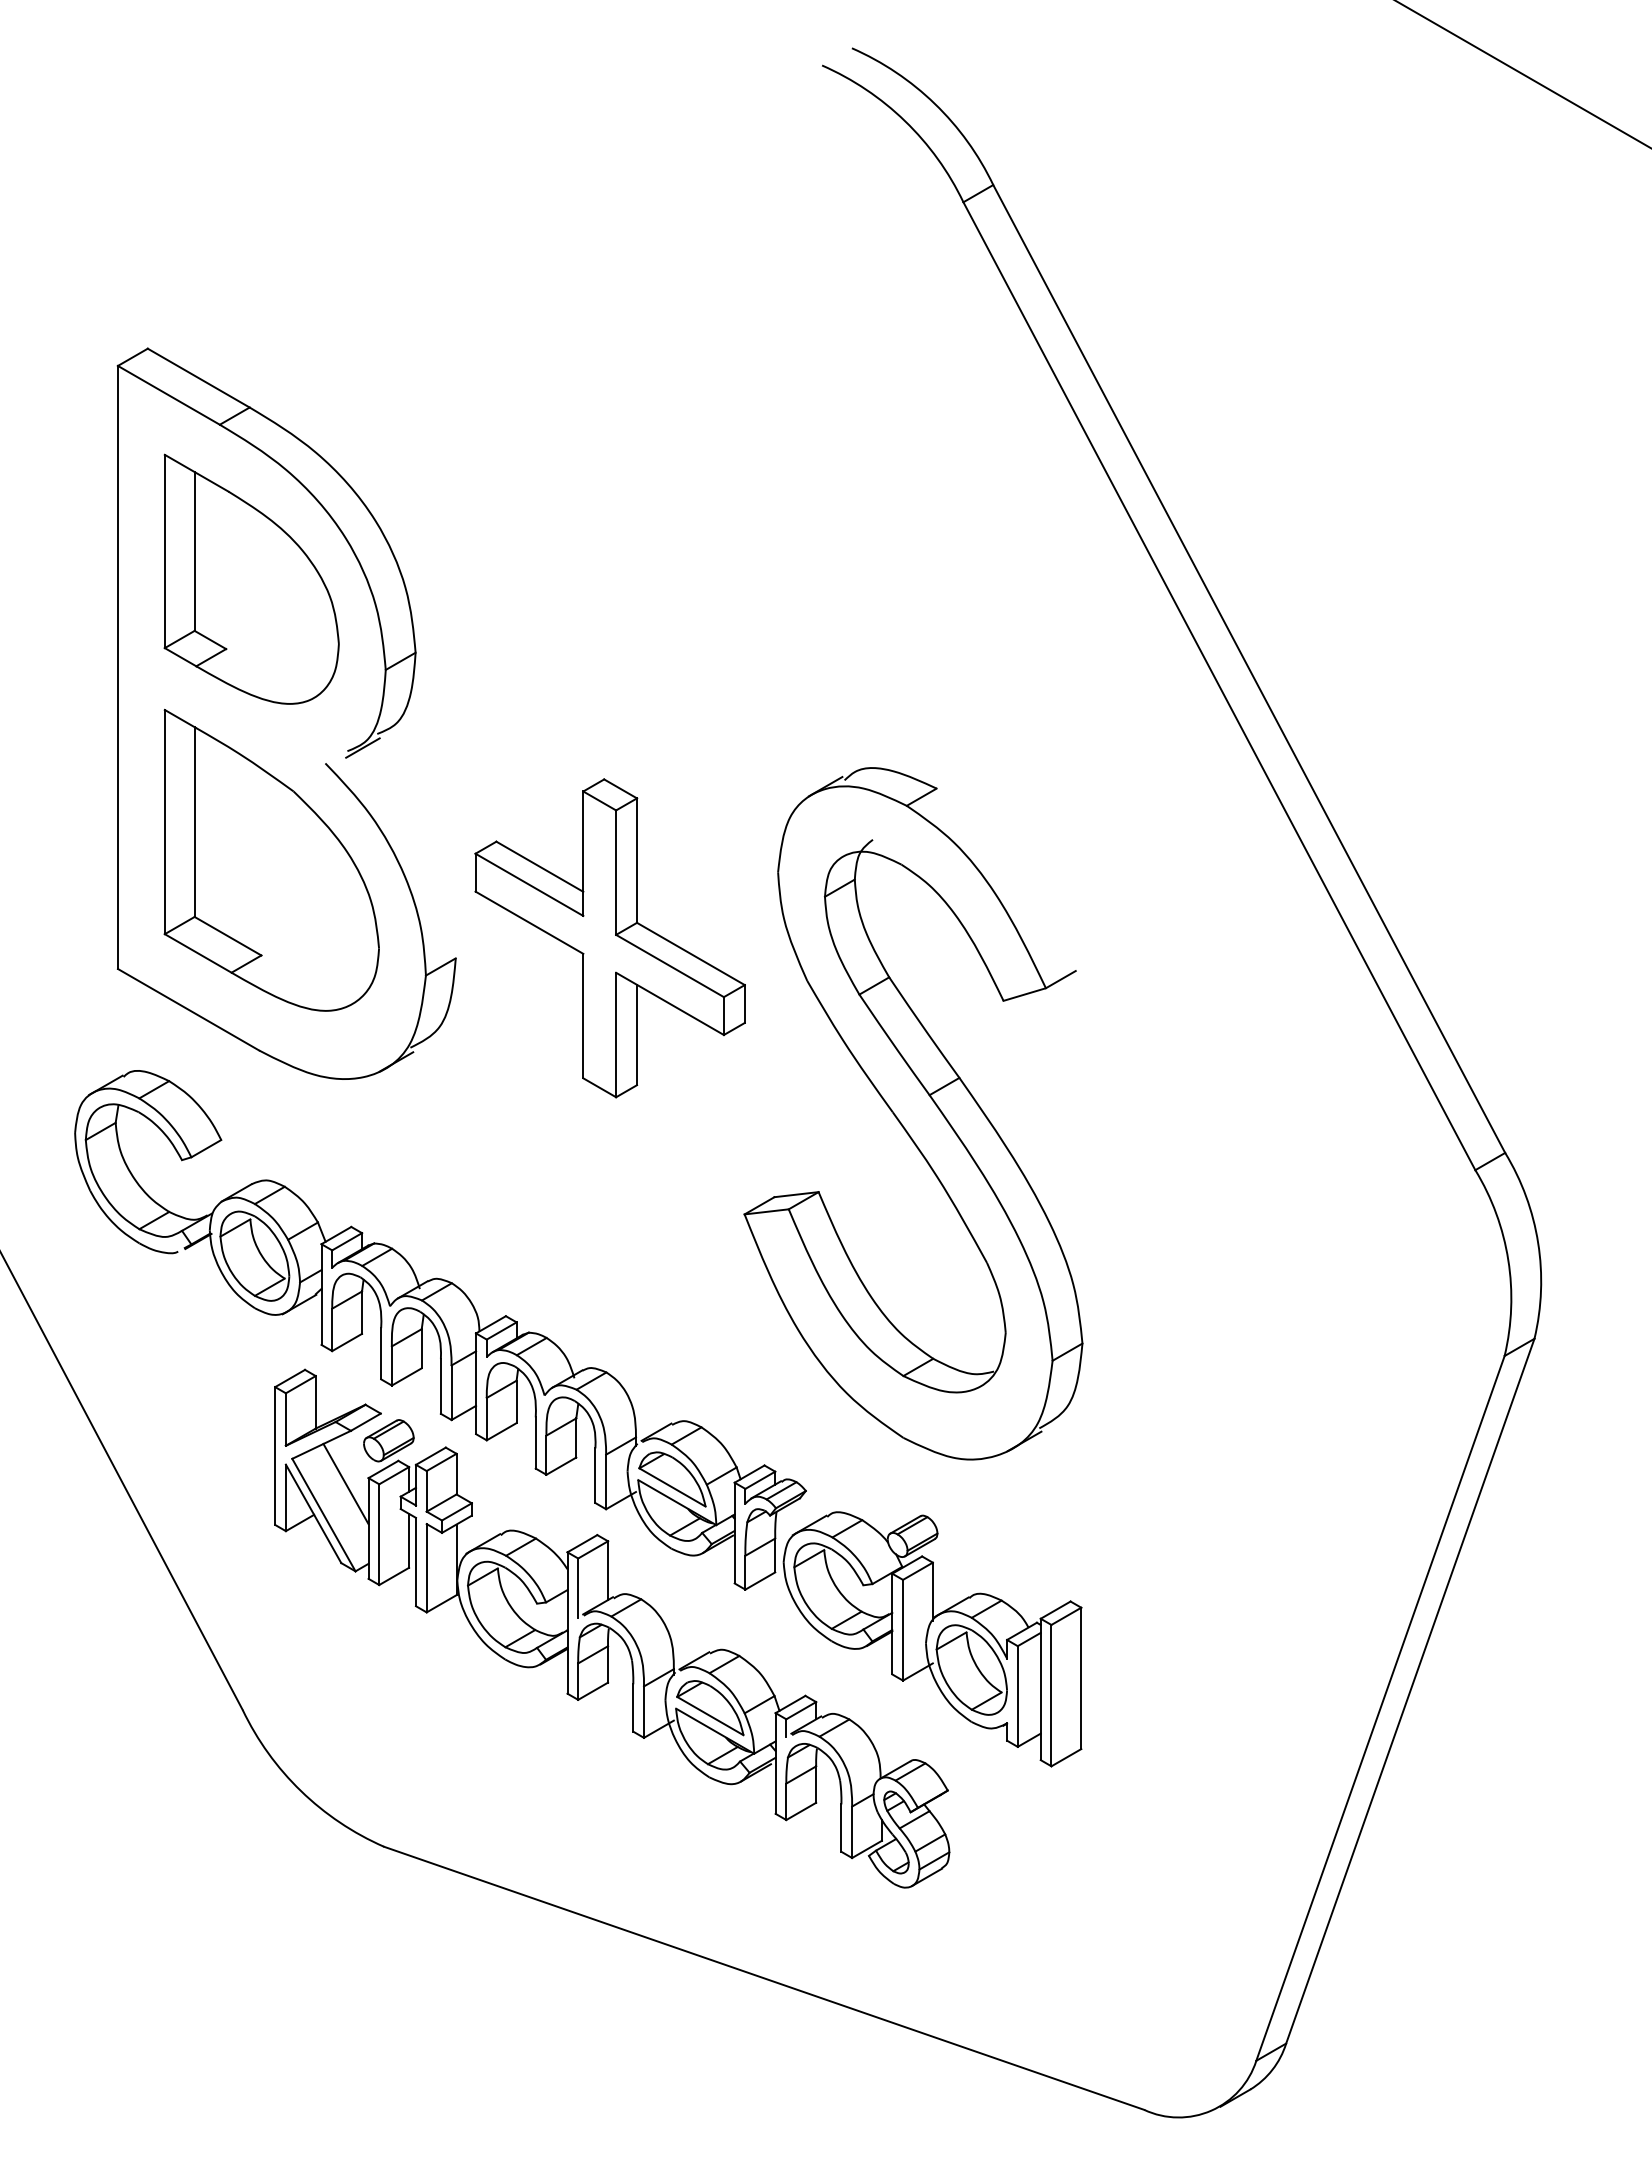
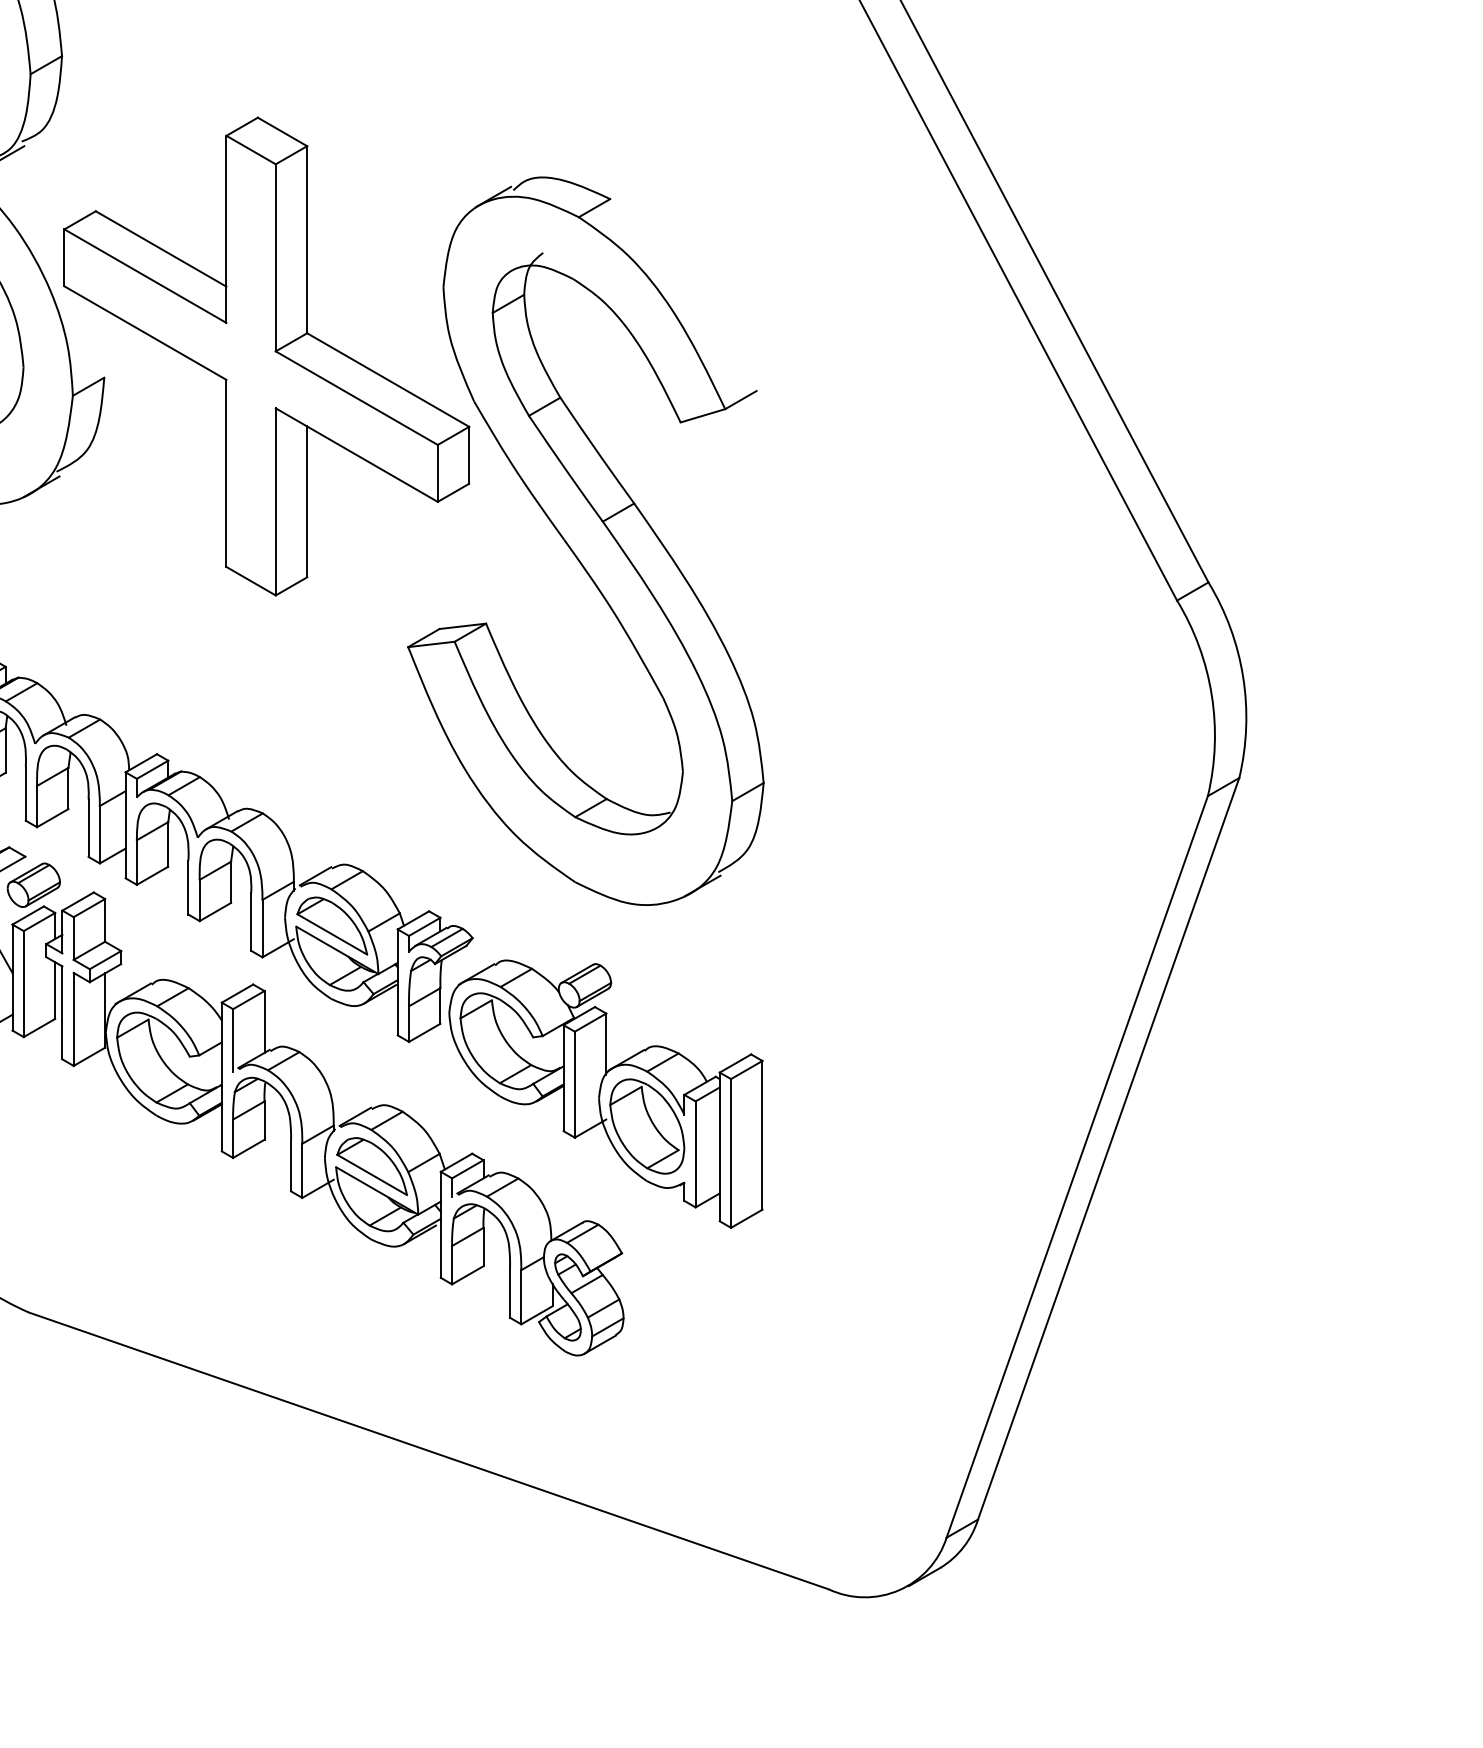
part: (609, 938) -> (266, 356), size x1.43

